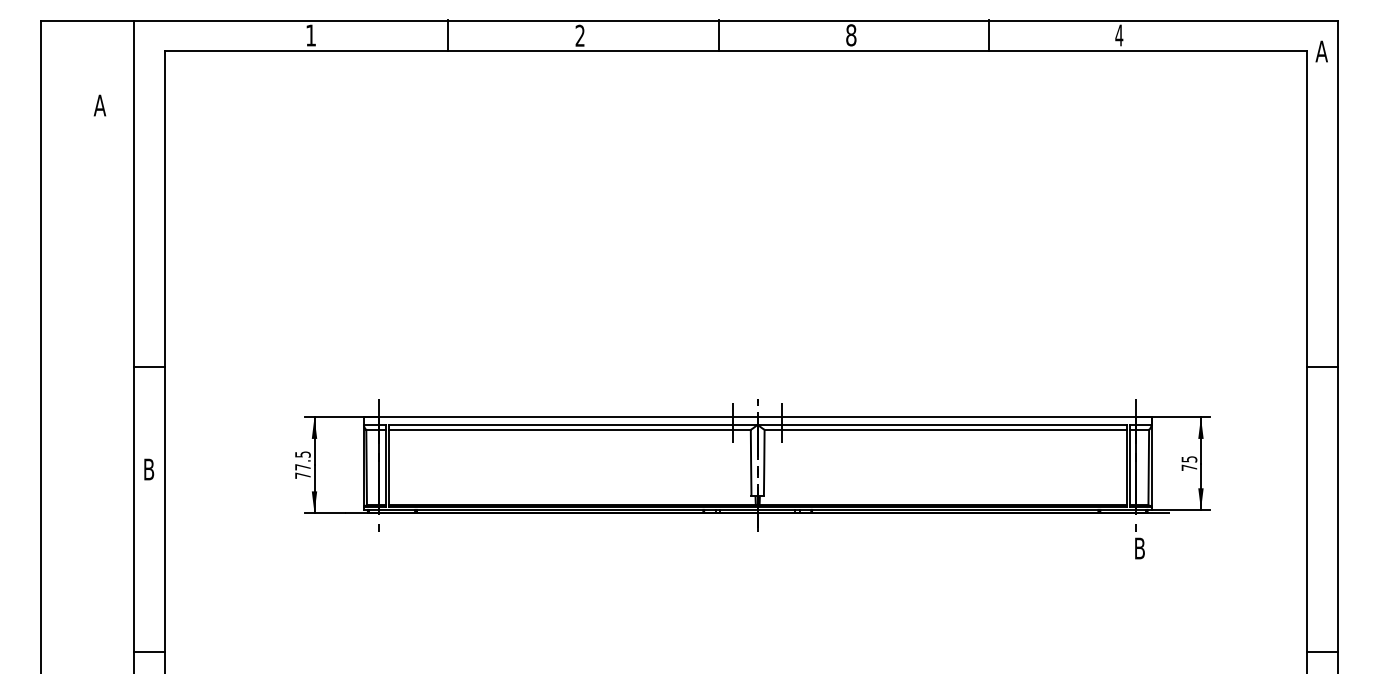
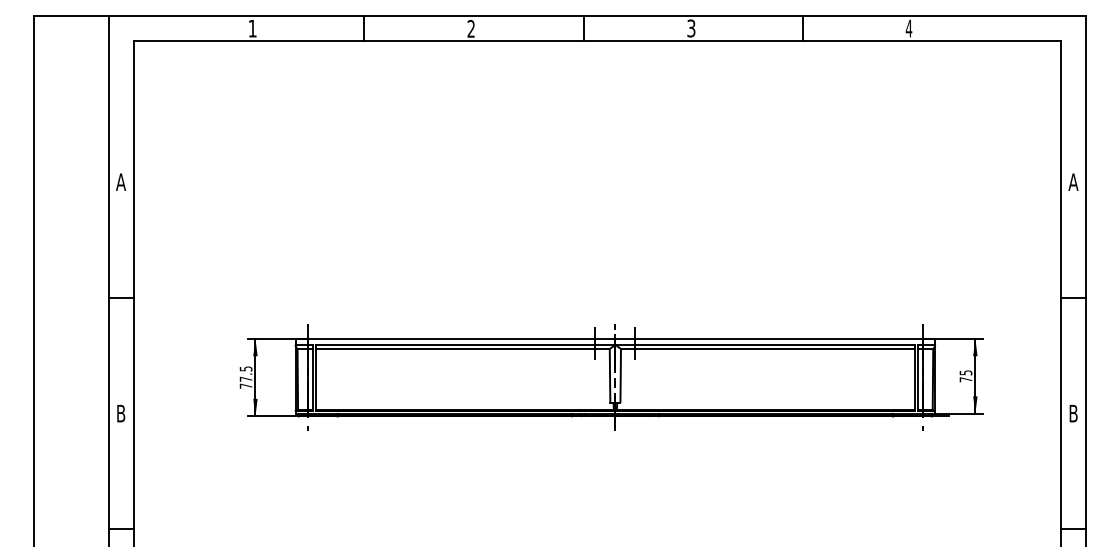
text: (851, 35) -> (691, 28), 8 -> 3
text: (1321, 51) -> (1073, 182), moved
text: (99, 105) -> (120, 182), moved
text: (149, 469) -> (121, 413), moved
text: (1139, 548) -> (1073, 413), moved

